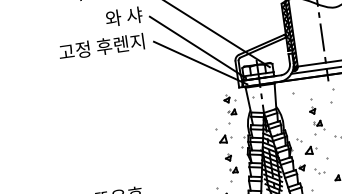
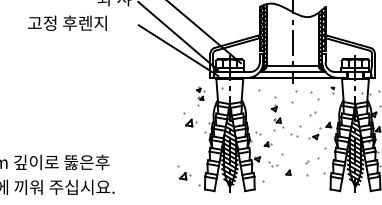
text: (101, 46) -> (67, 22), moved
part: (231, 108) -> (200, 95), size x0.7
part: (310, 150) -> (267, 144), size x0.6
part: (231, 167) -> (193, 149), removed

